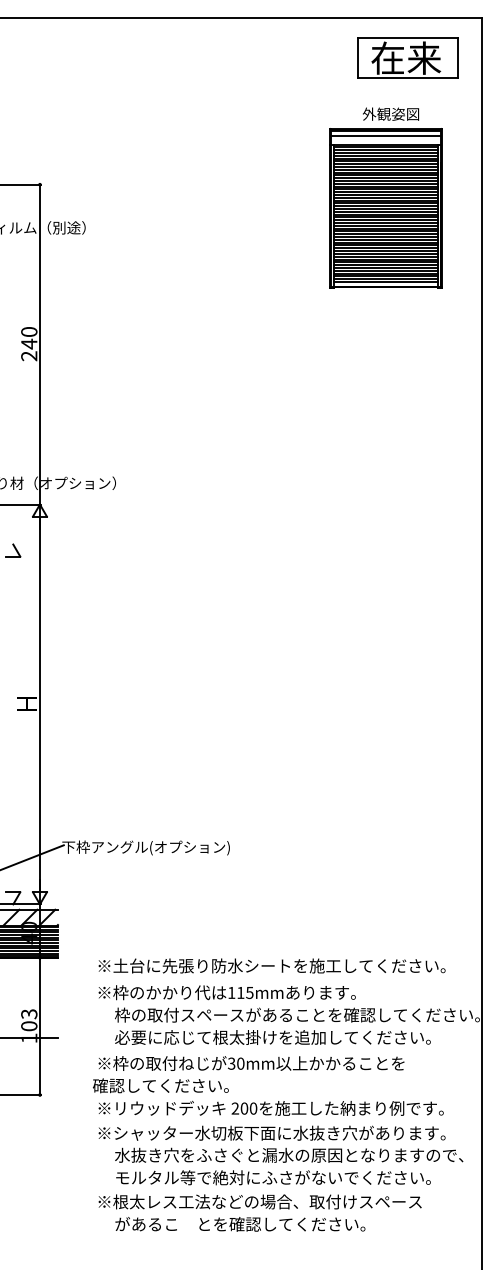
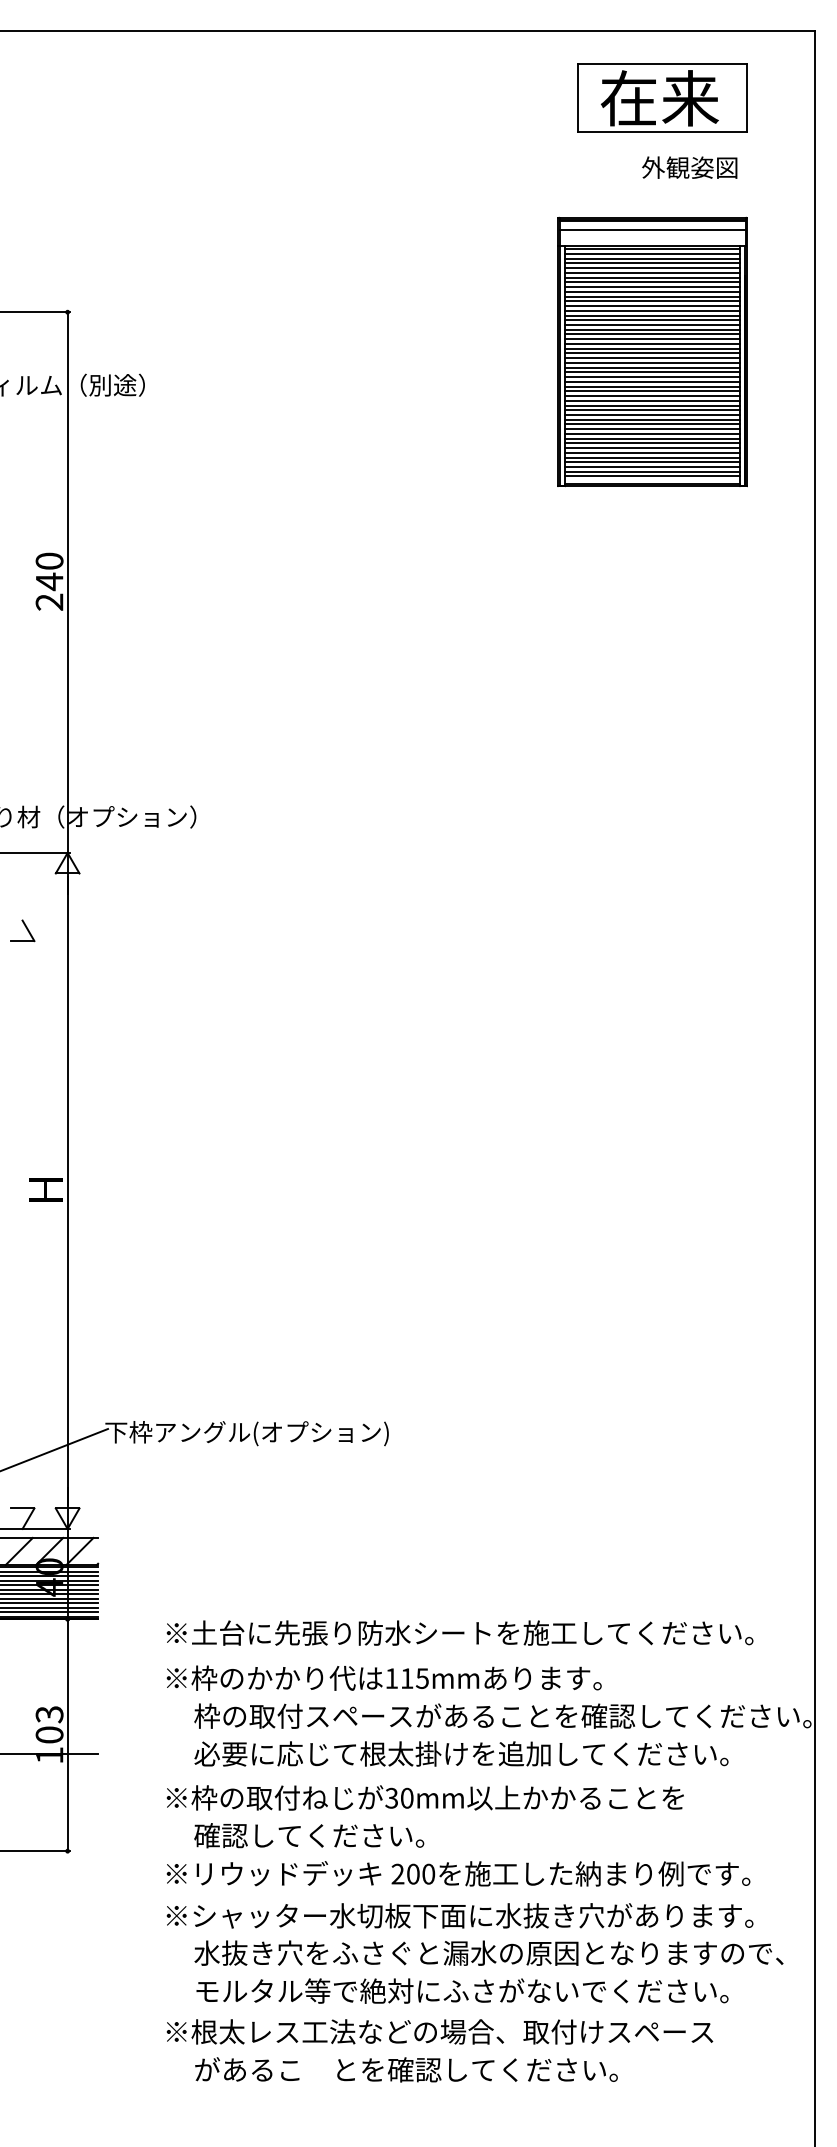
part: (407, 57) -> (661, 97), moved
text: (391, 113) -> (690, 166), moved
text: (160, 1085) -> (308, 1835), moved

